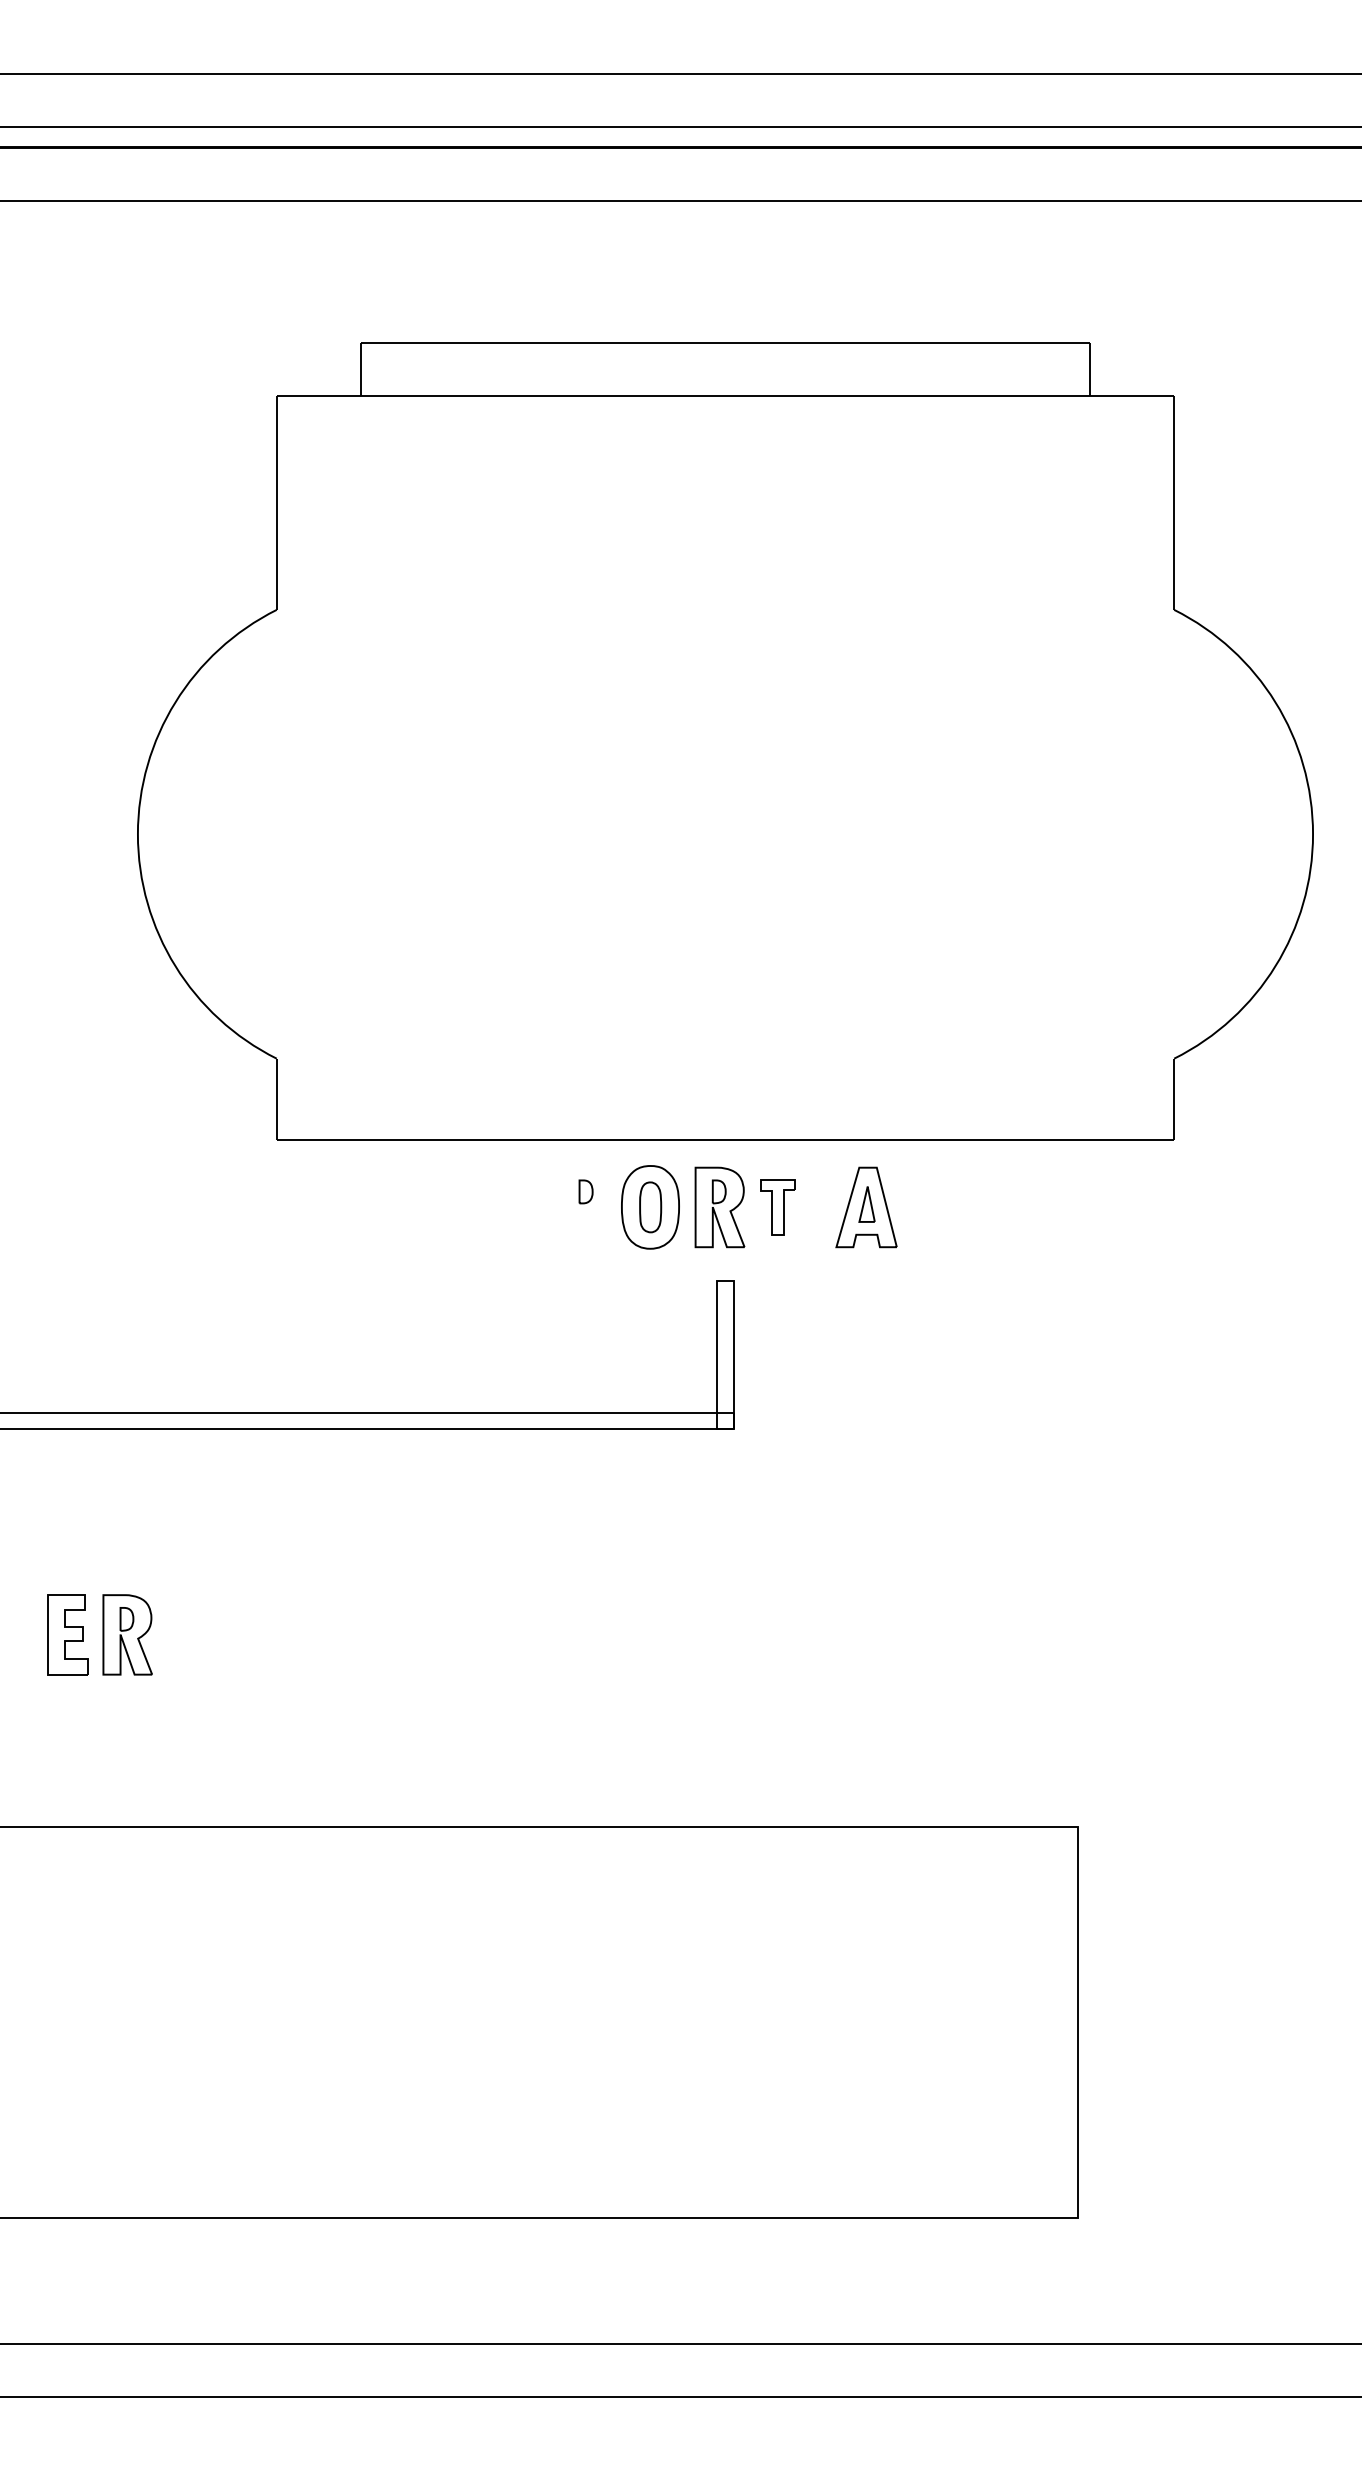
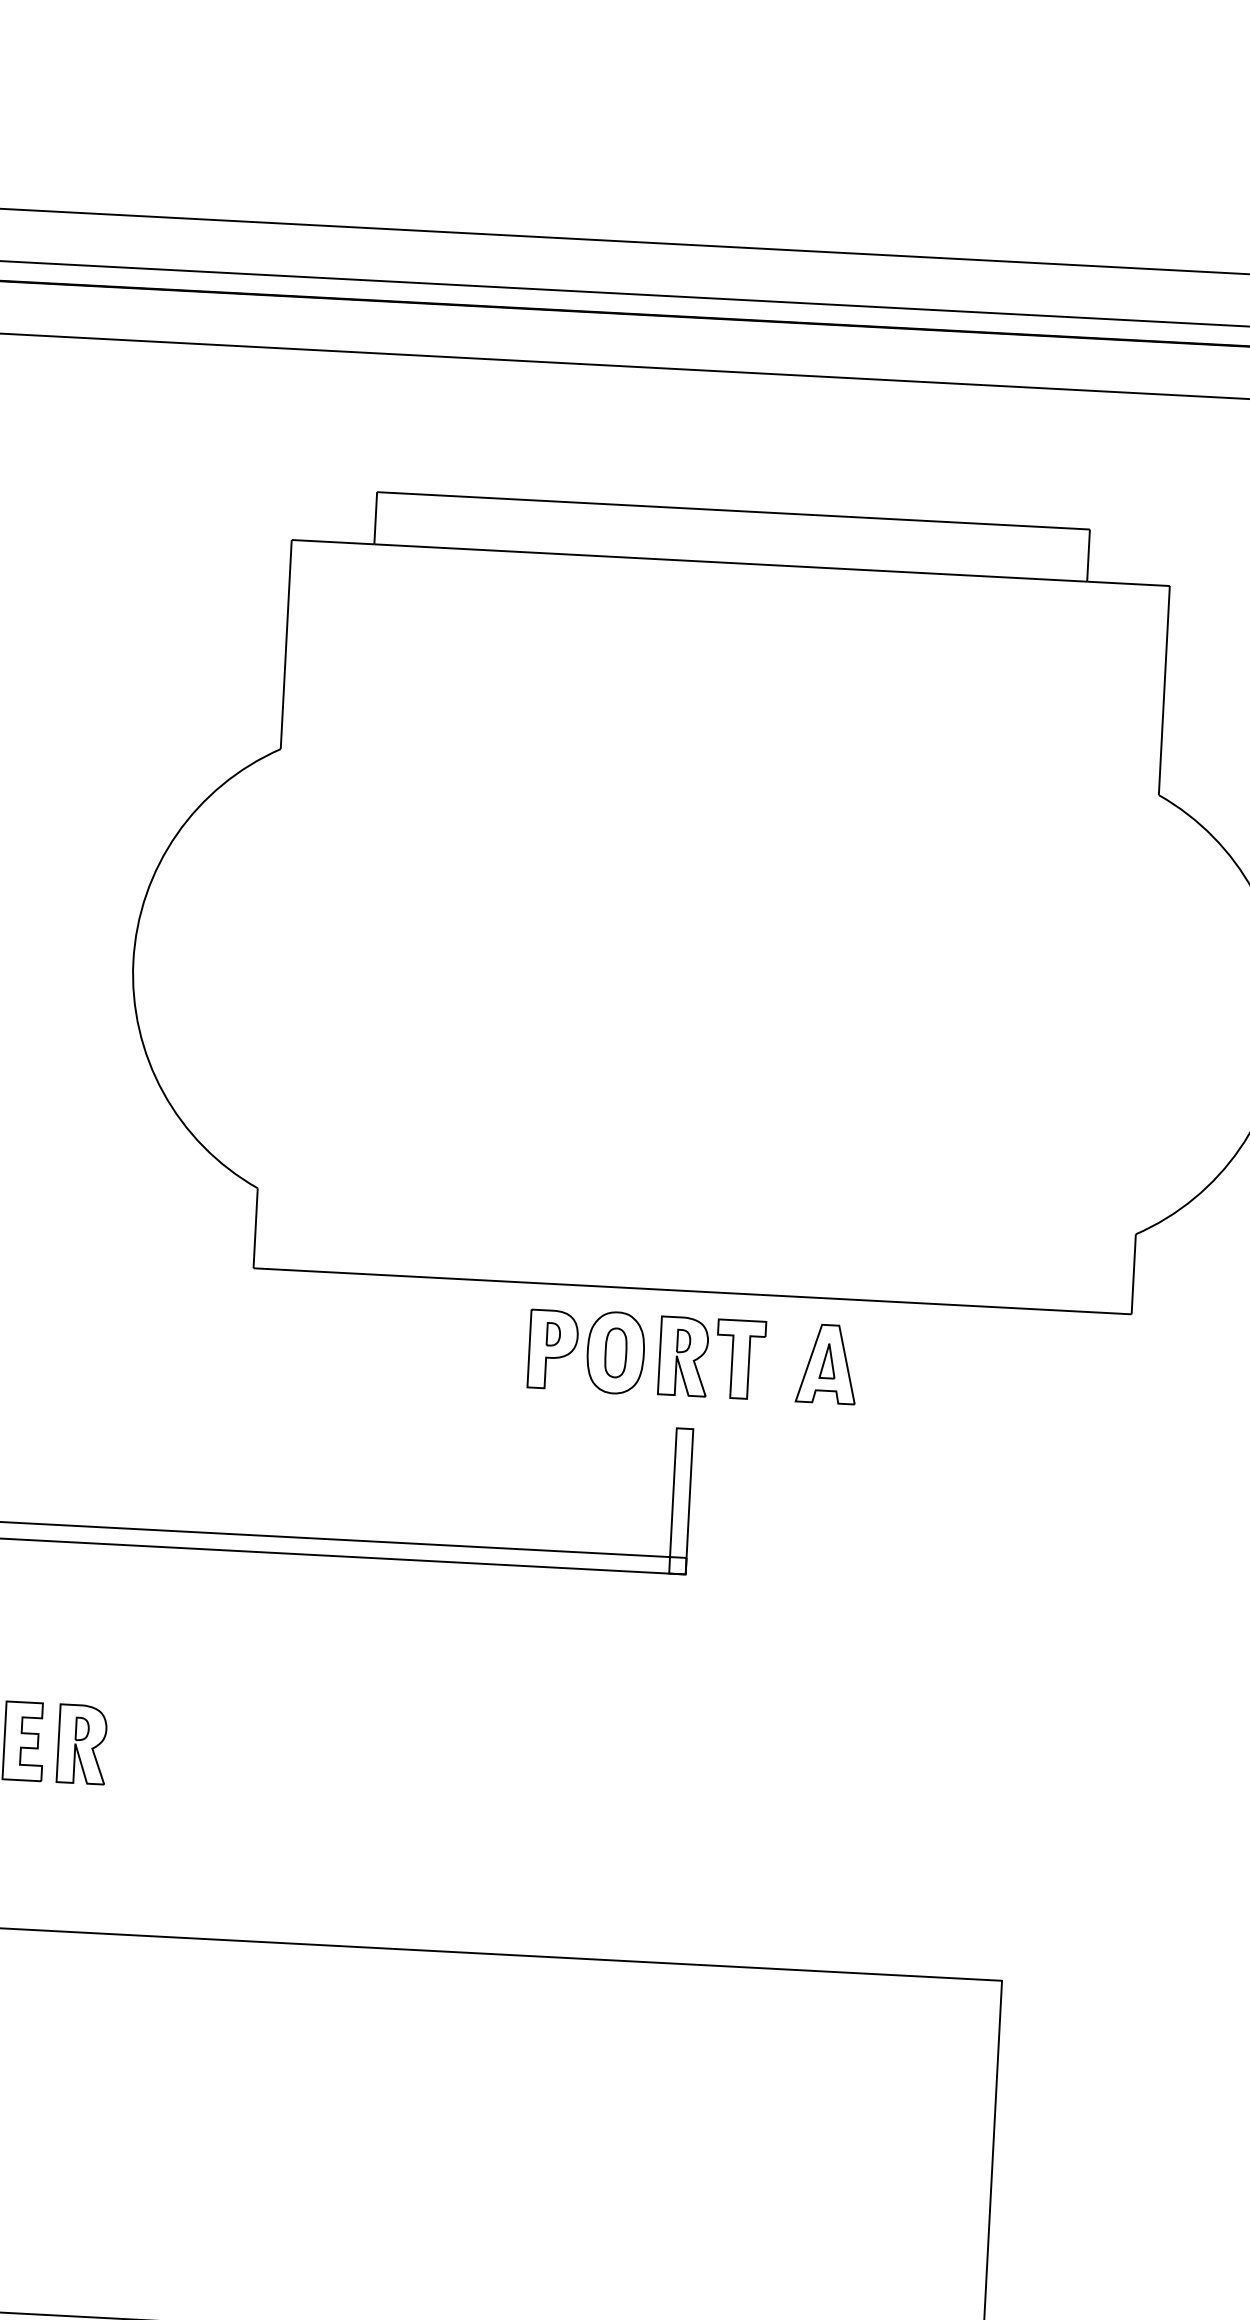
part: (586, 1207) -> (553, 1349), added
part: (777, 1207) -> (740, 1359), size x1.43

